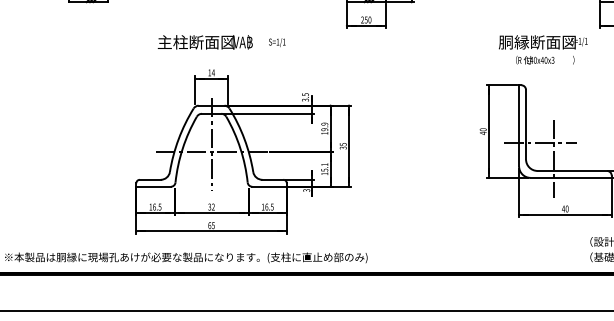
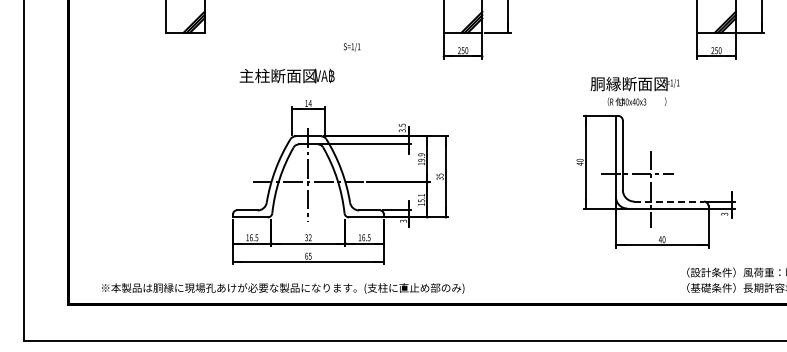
text: (204, 41) -> (286, 75), moved
text: (276, 42) -> (351, 47), moved
text: (542, 49) -> (634, 91), moved
line: (572, 170) -> (669, 201), solid -> dashed

